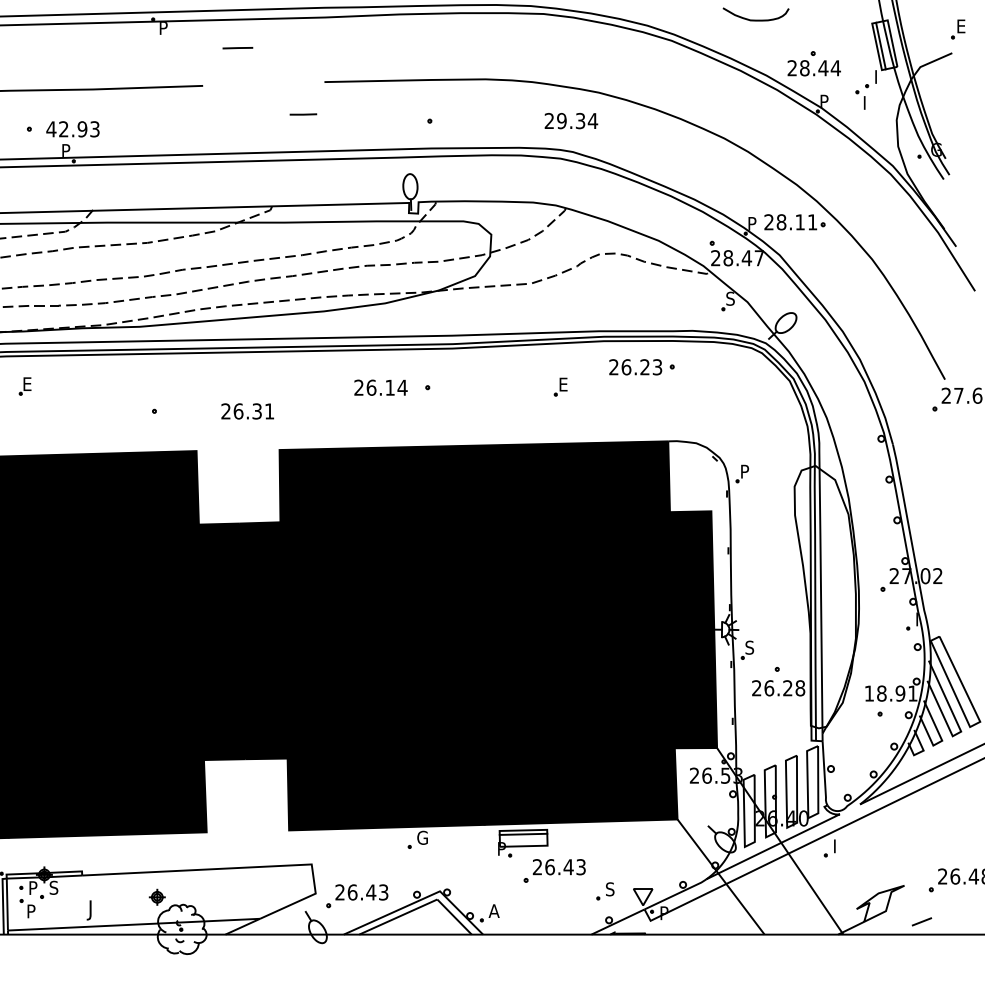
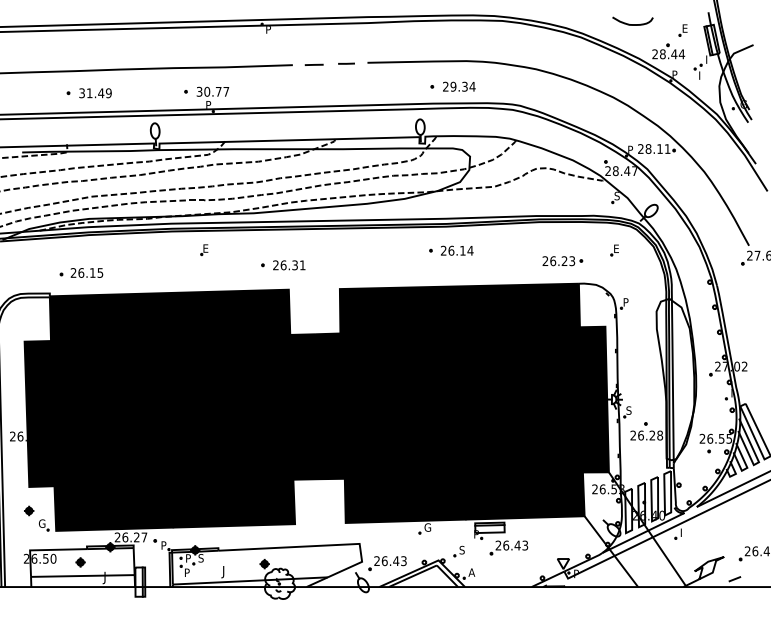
part: (957, 29) -> (682, 30), moved
line: (236, 47) -> (313, 64), moved
line: (303, 114) -> (346, 63), moved
text: (571, 120) -> (459, 86), moved
text: (72, 128) -> (212, 91), 42.93 -> 30.77
part: (641, 367) -> (562, 261), moved
part: (25, 387) -> (204, 250), moved
text: (381, 387) -> (457, 250), moved
part: (560, 387) -> (614, 250), moved
text: (248, 411) -> (289, 265), moved
text: (890, 693) -> (715, 438), 18.91 -> 26.55
part: (604, 891) -> (458, 551), moved

